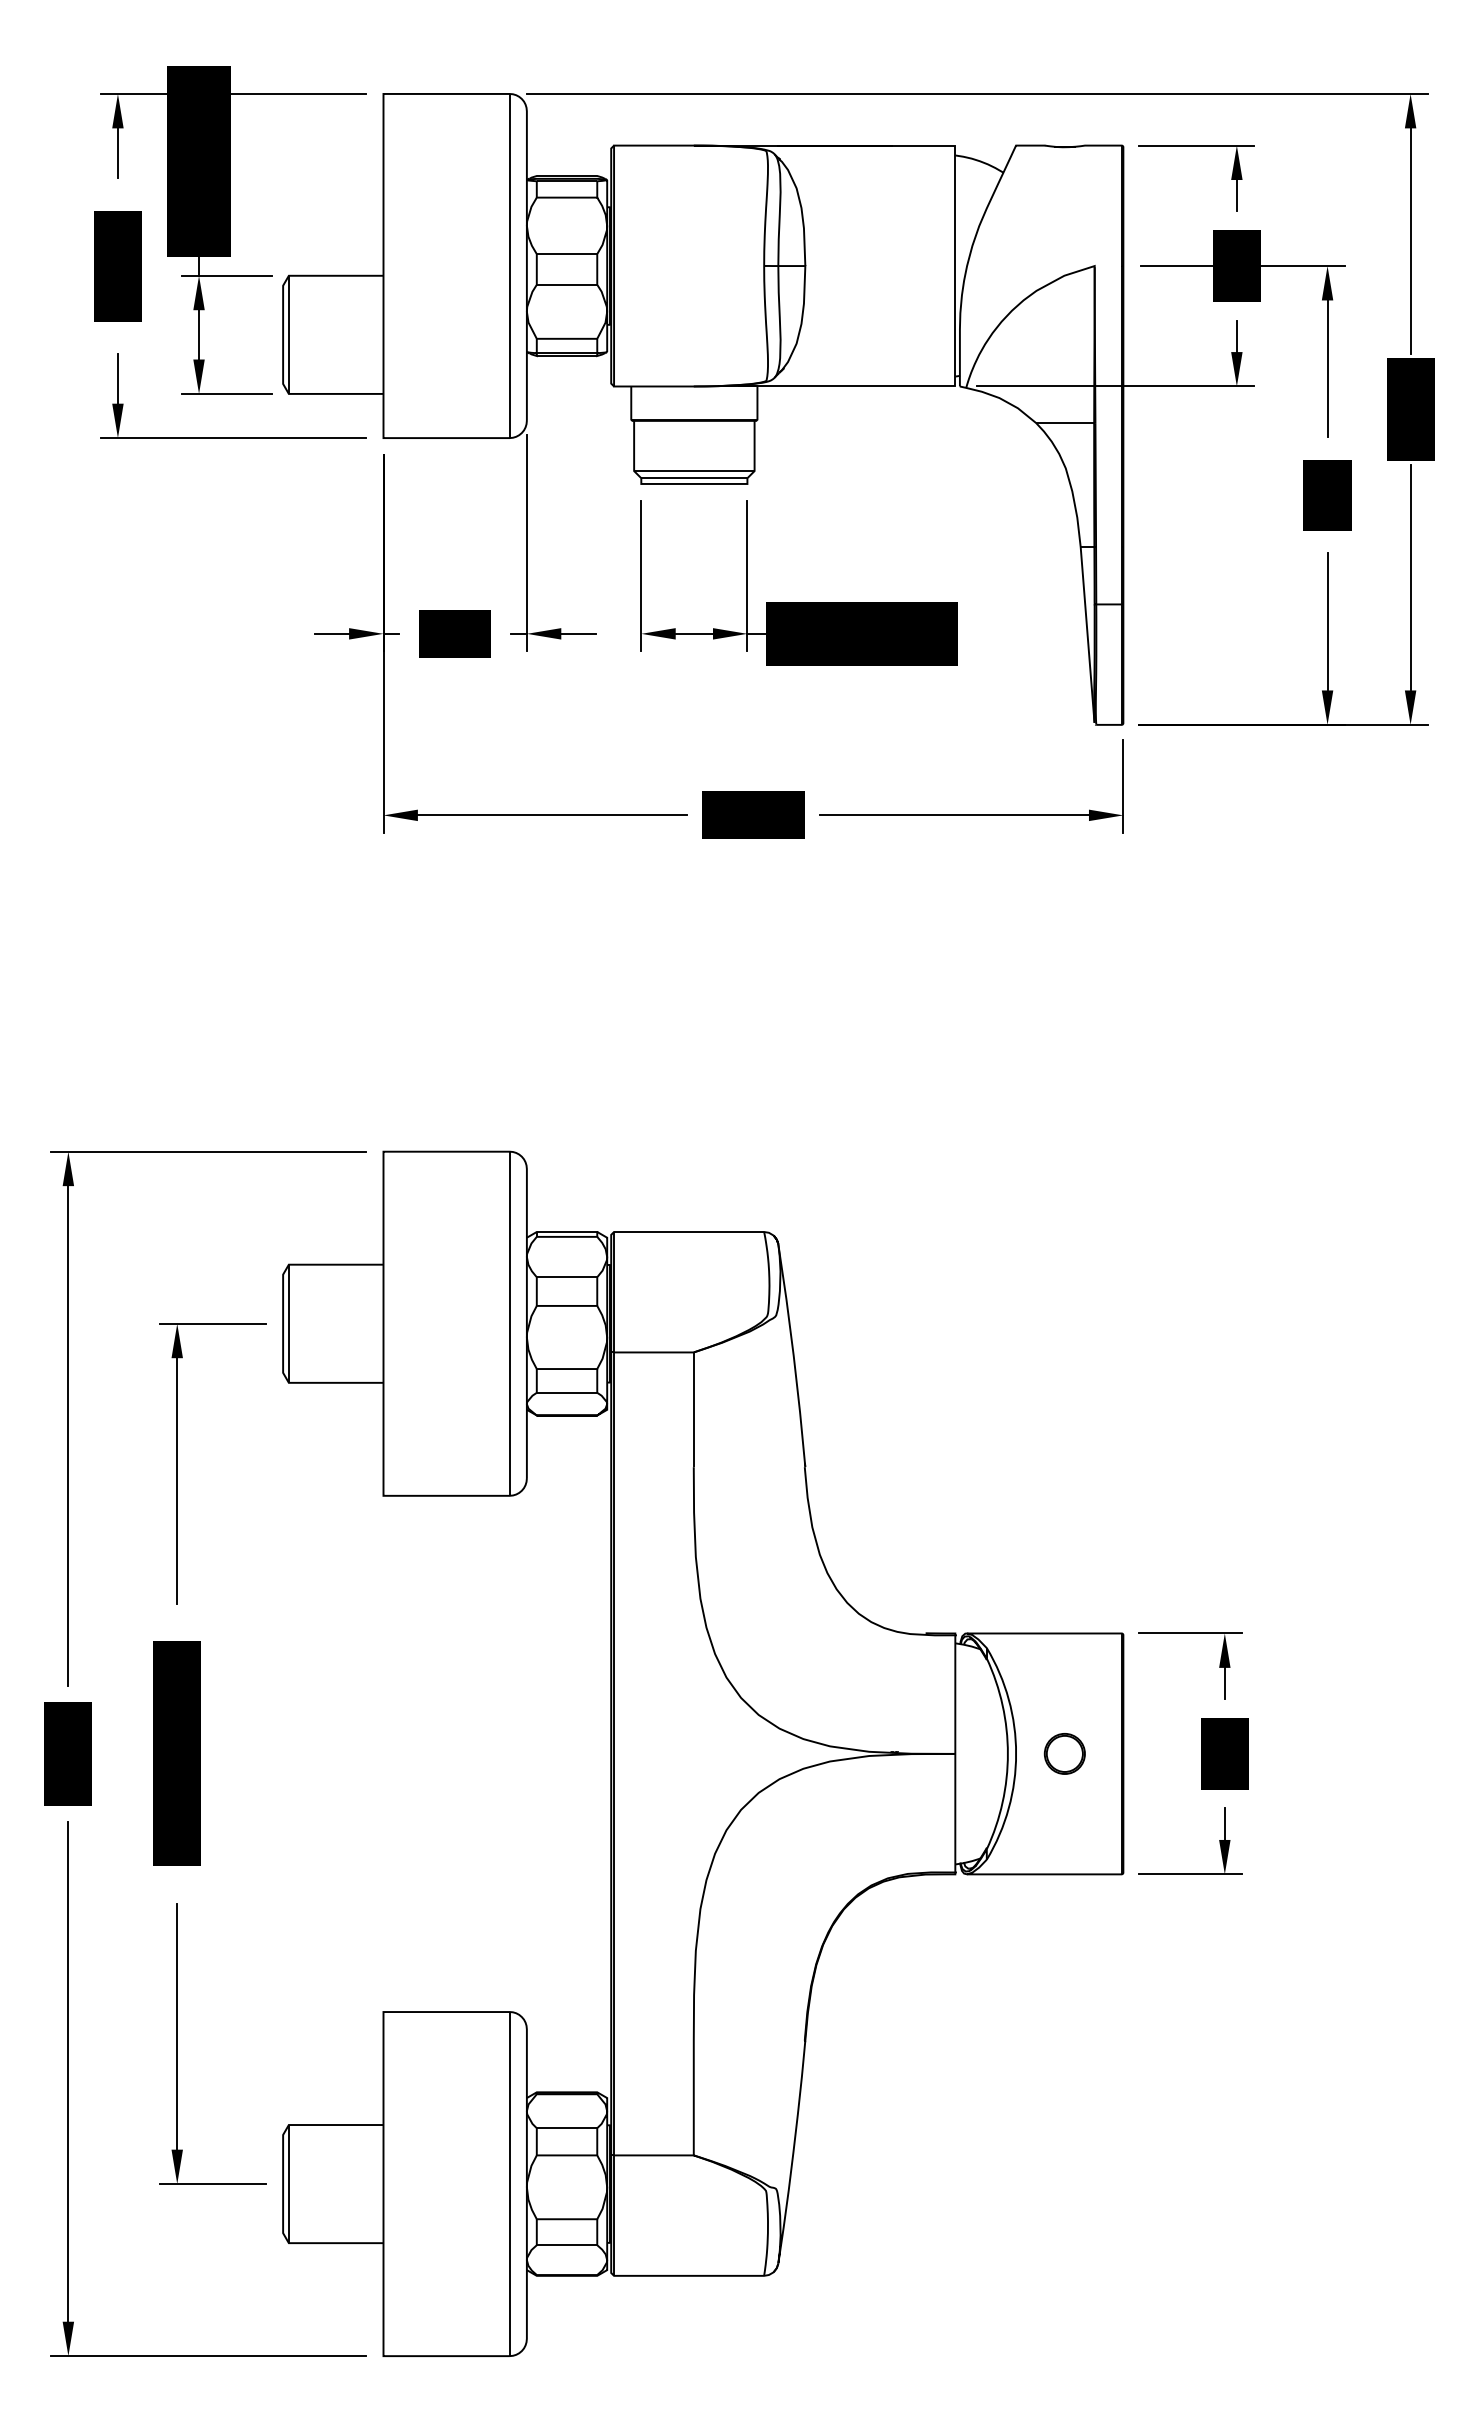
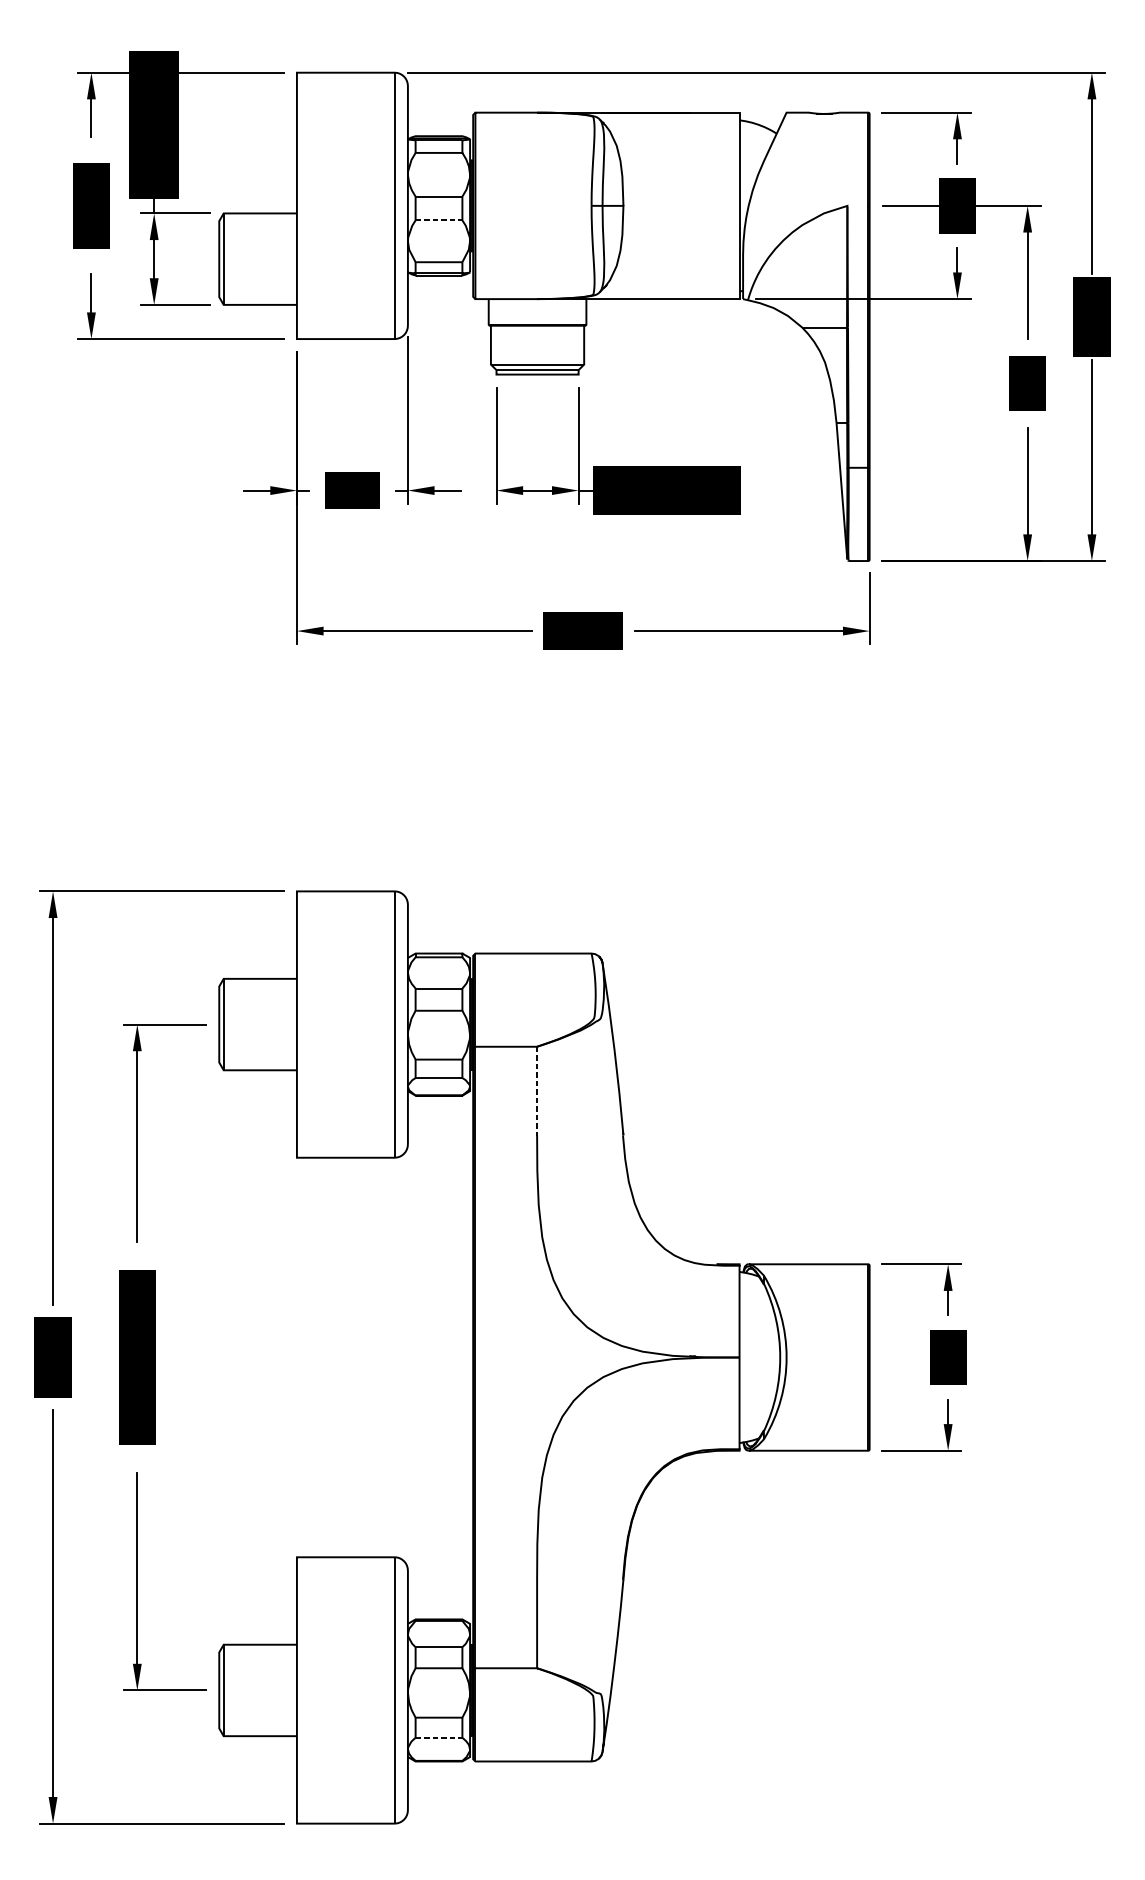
line: (567, 284) -> (439, 220), solid -> dashed
line: (693, 1410) -> (536, 1091), solid -> dashed
part: (1064, 1753) -> (824, 1357), removed
line: (567, 2245) -> (439, 1737), solid -> dashed

